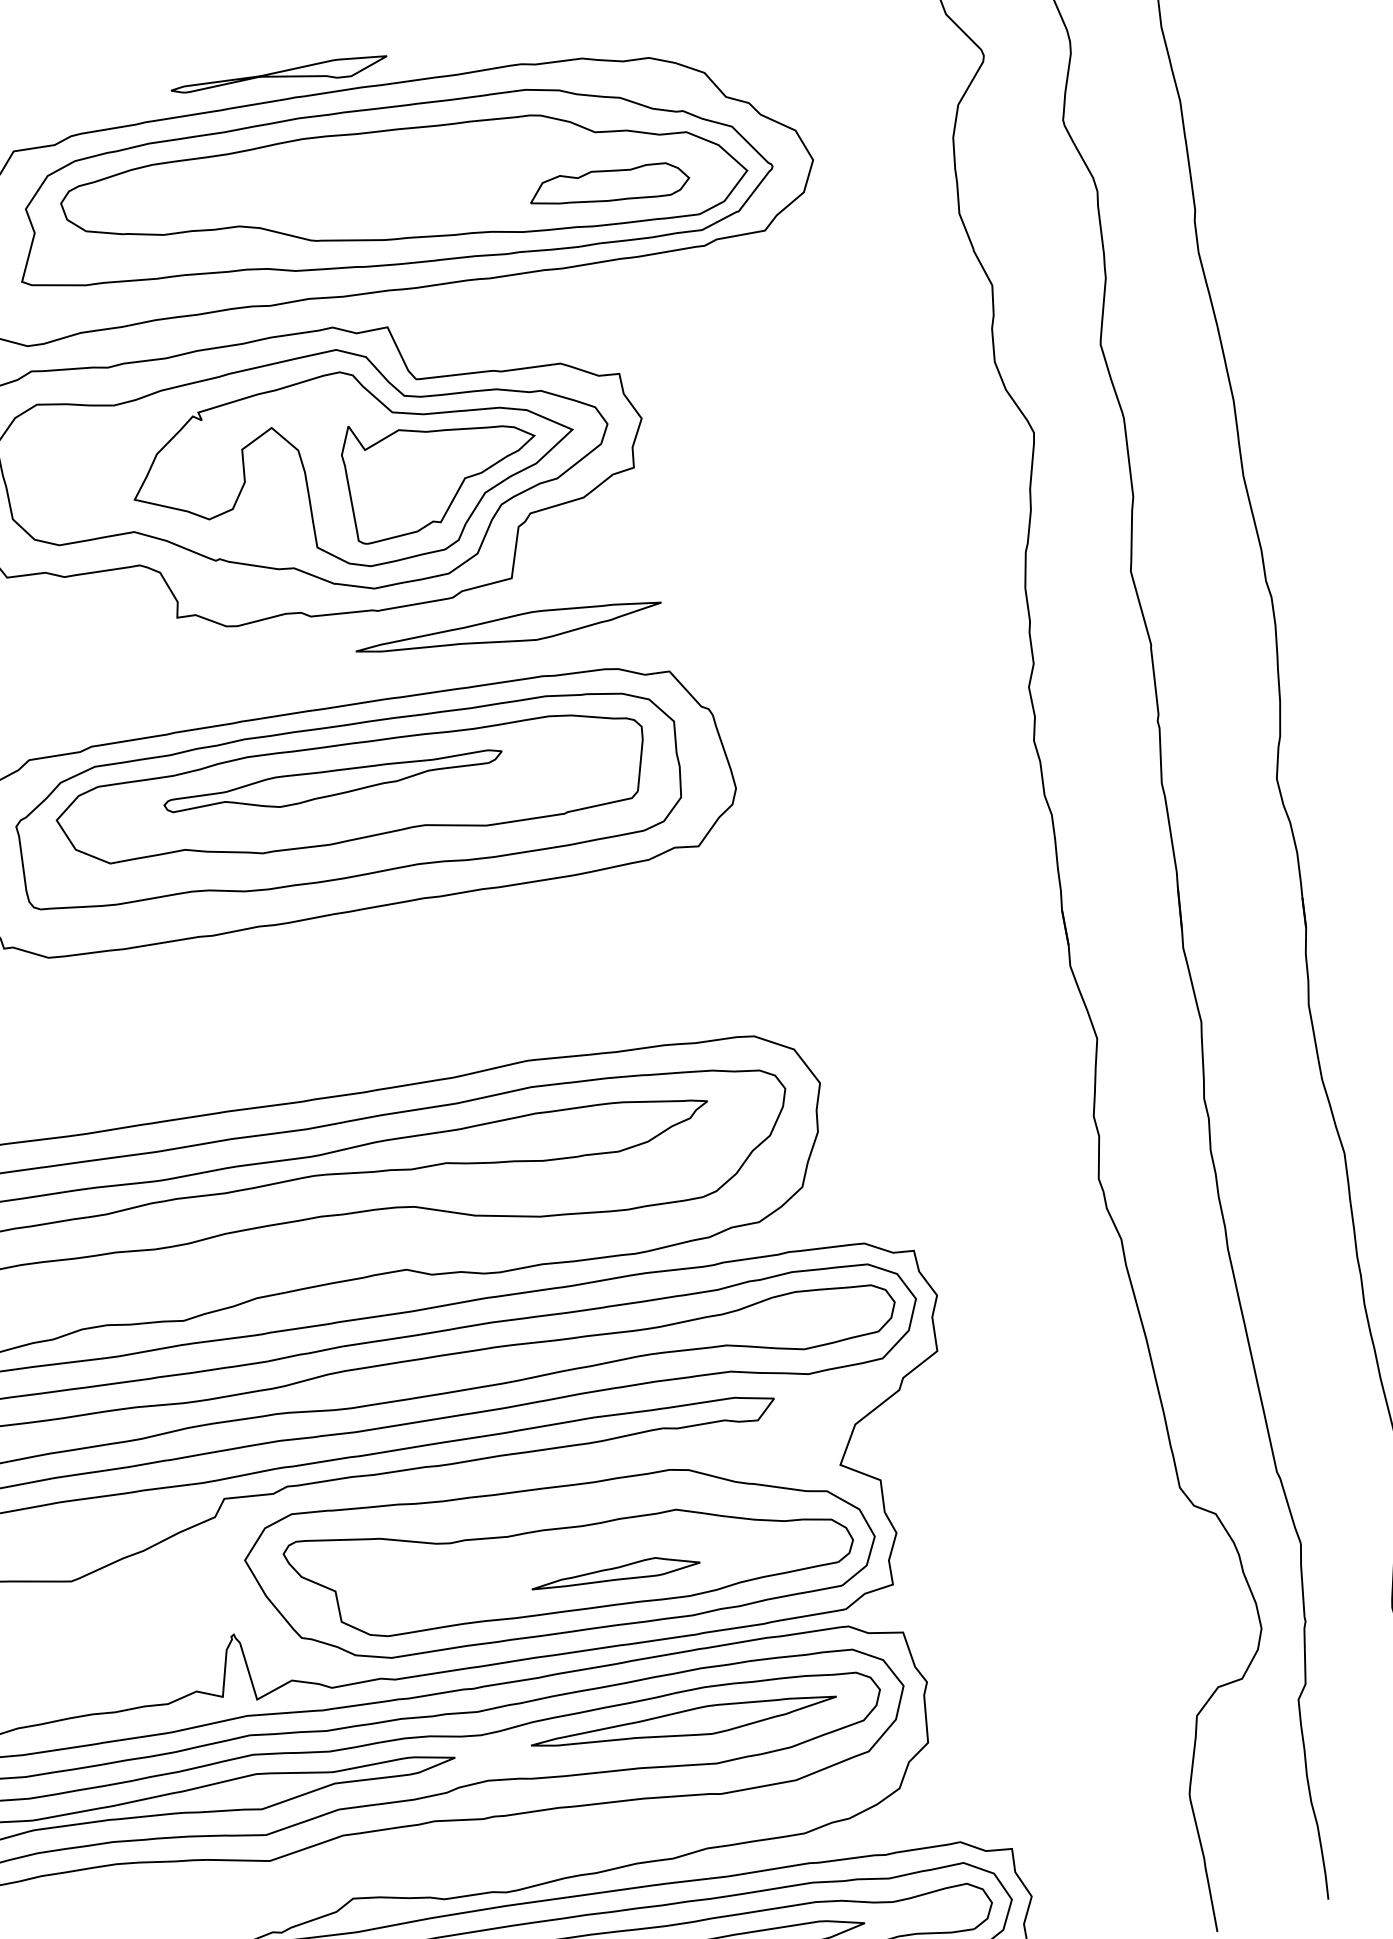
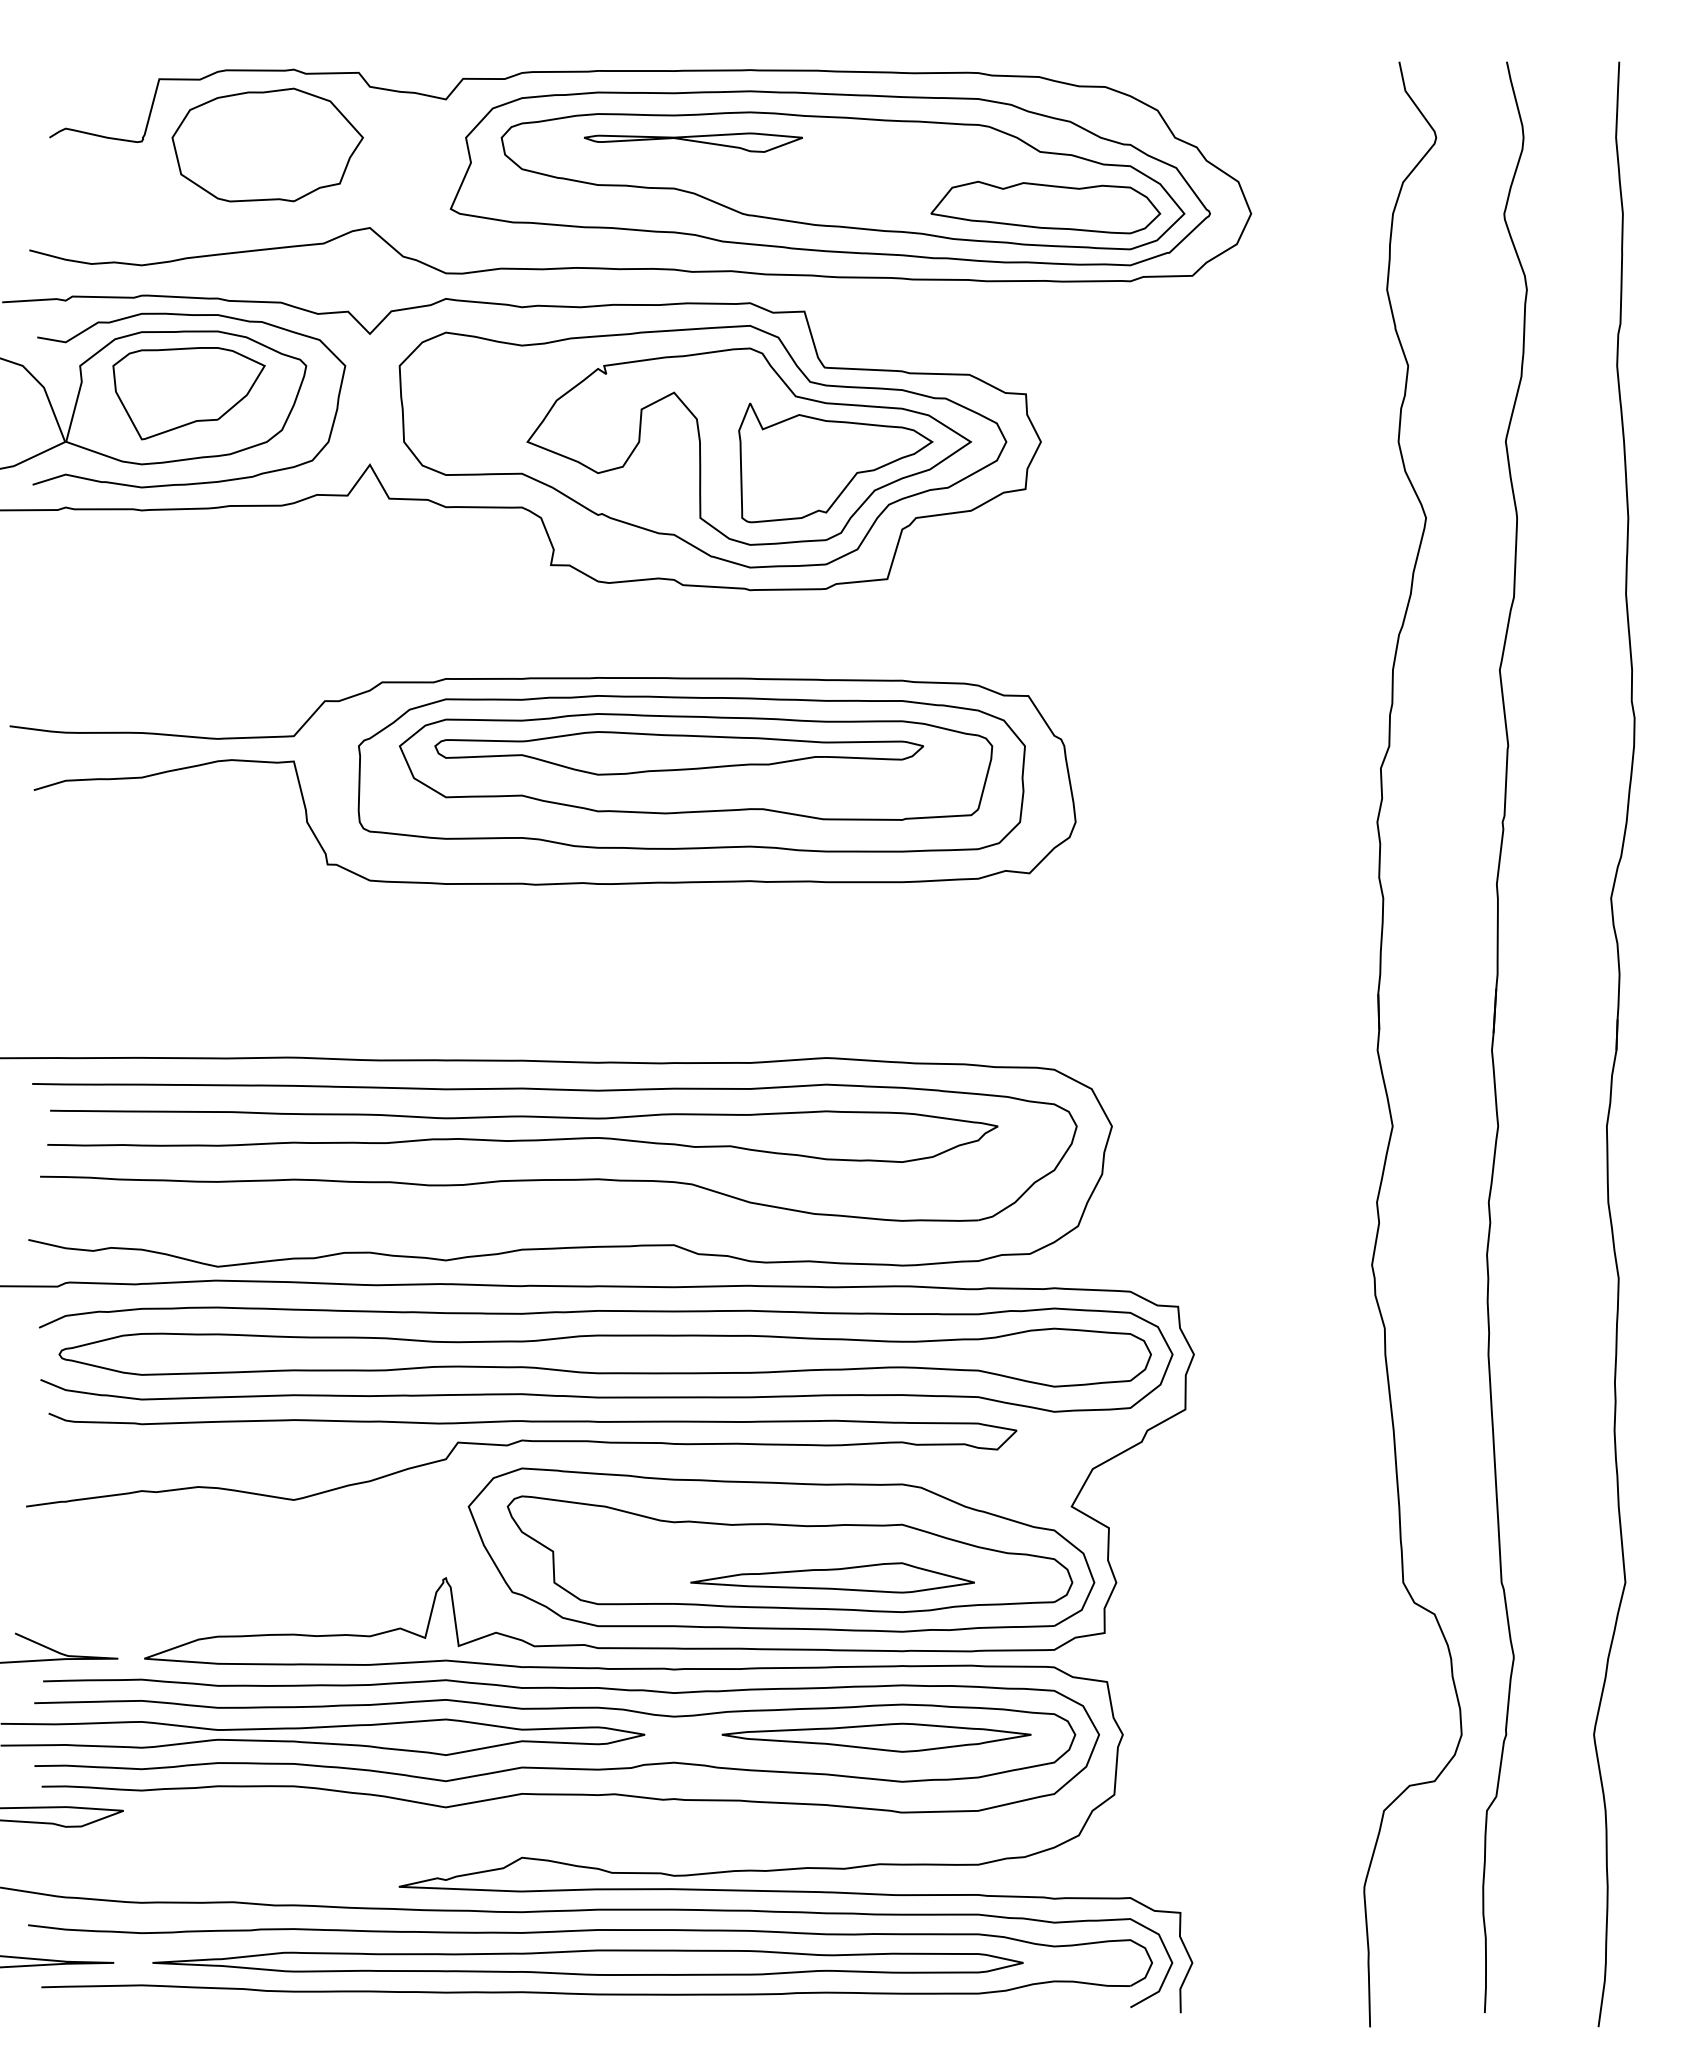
part: (279, 78) -> (693, 142), moved
part: (609, 186) -> (1045, 207), size x1.43
part: (508, 629) -> (876, 629), removed
part: (334, 783) -> (679, 753), size x1.43
part: (615, 1572) -> (832, 1577), size x1.67

